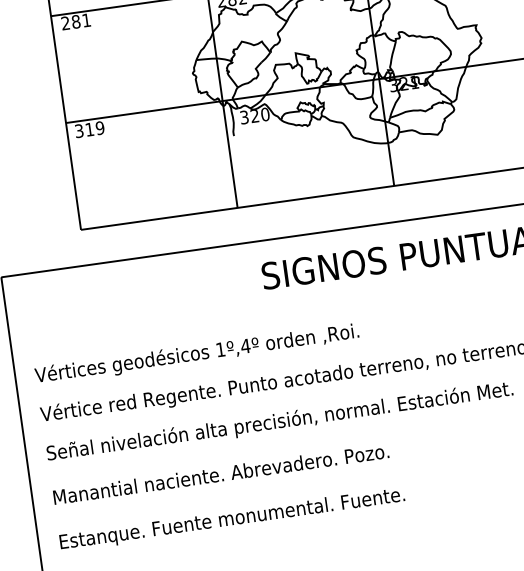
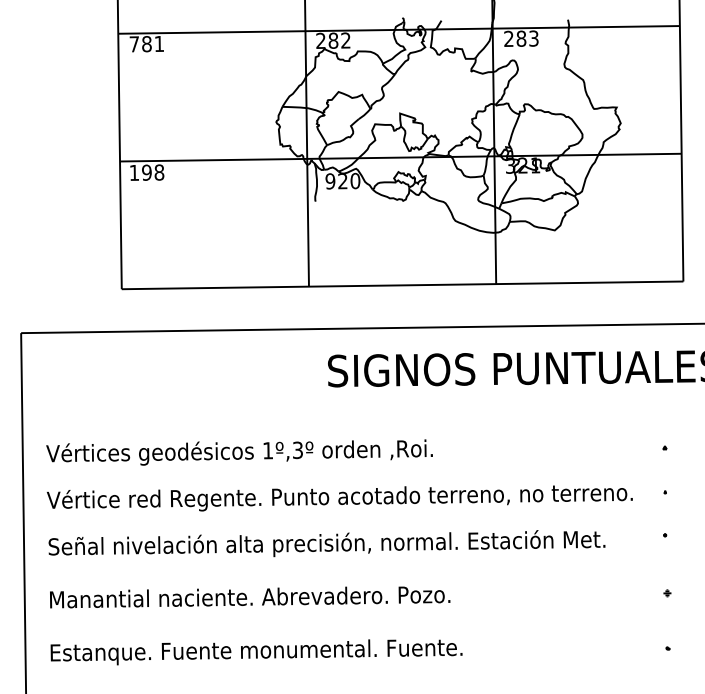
text: (64, 23) -> (133, 44), 281 -> 781
text: (244, 117) -> (330, 181), 320 -> 920
text: (89, 129) -> (146, 172), 319 -> 198
text: (245, 346) -> (297, 450), 1º,4º -> 1º,3º

